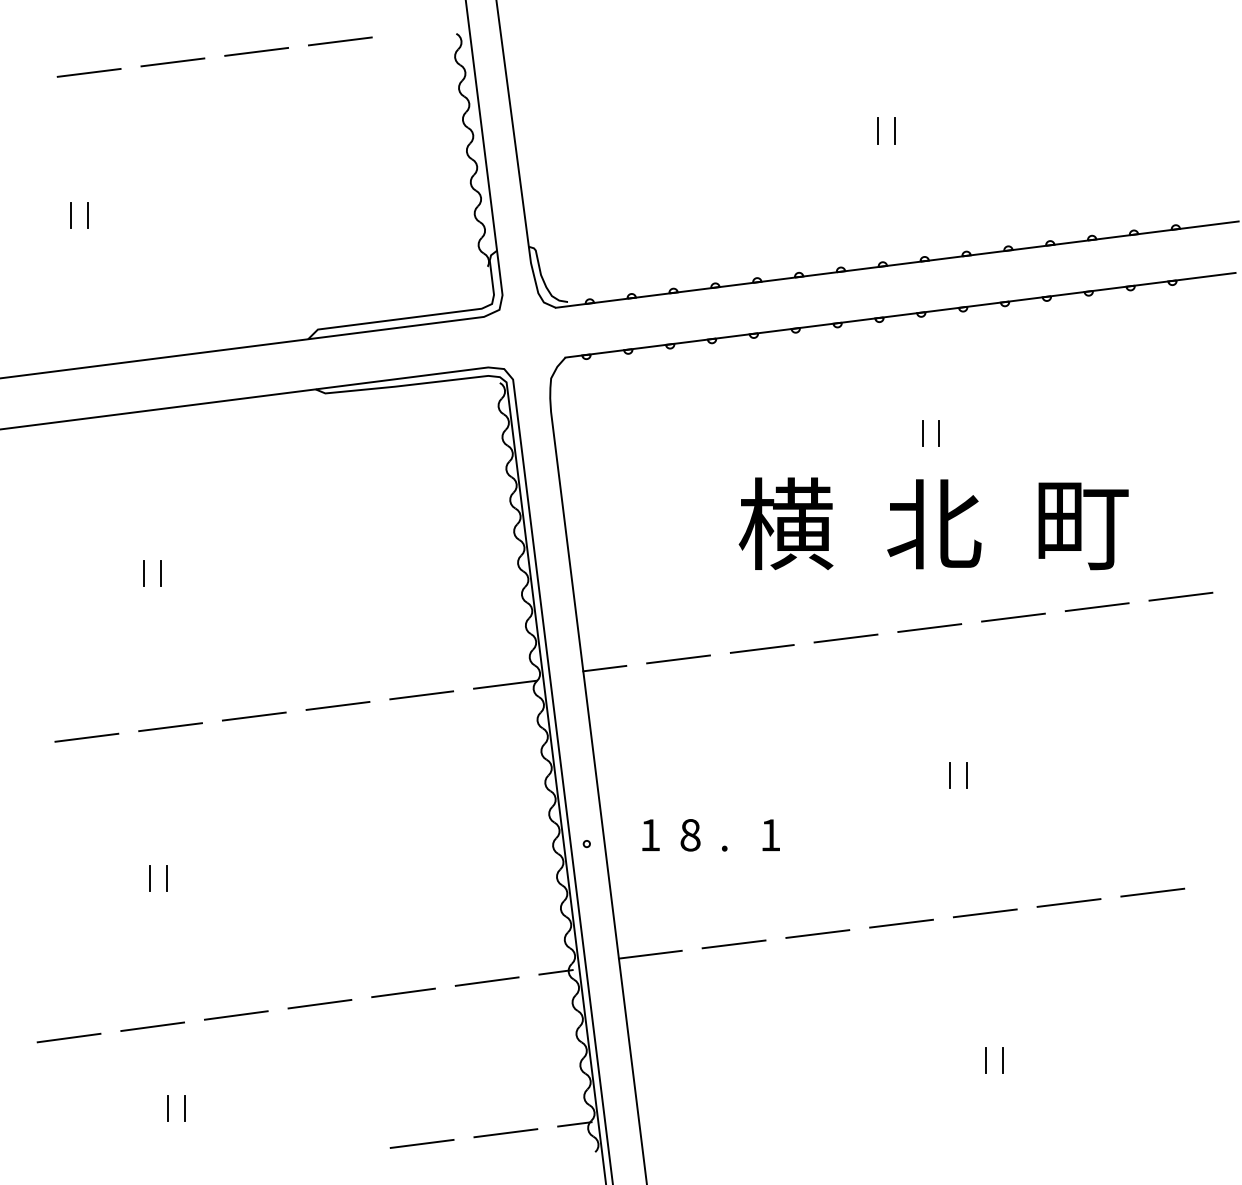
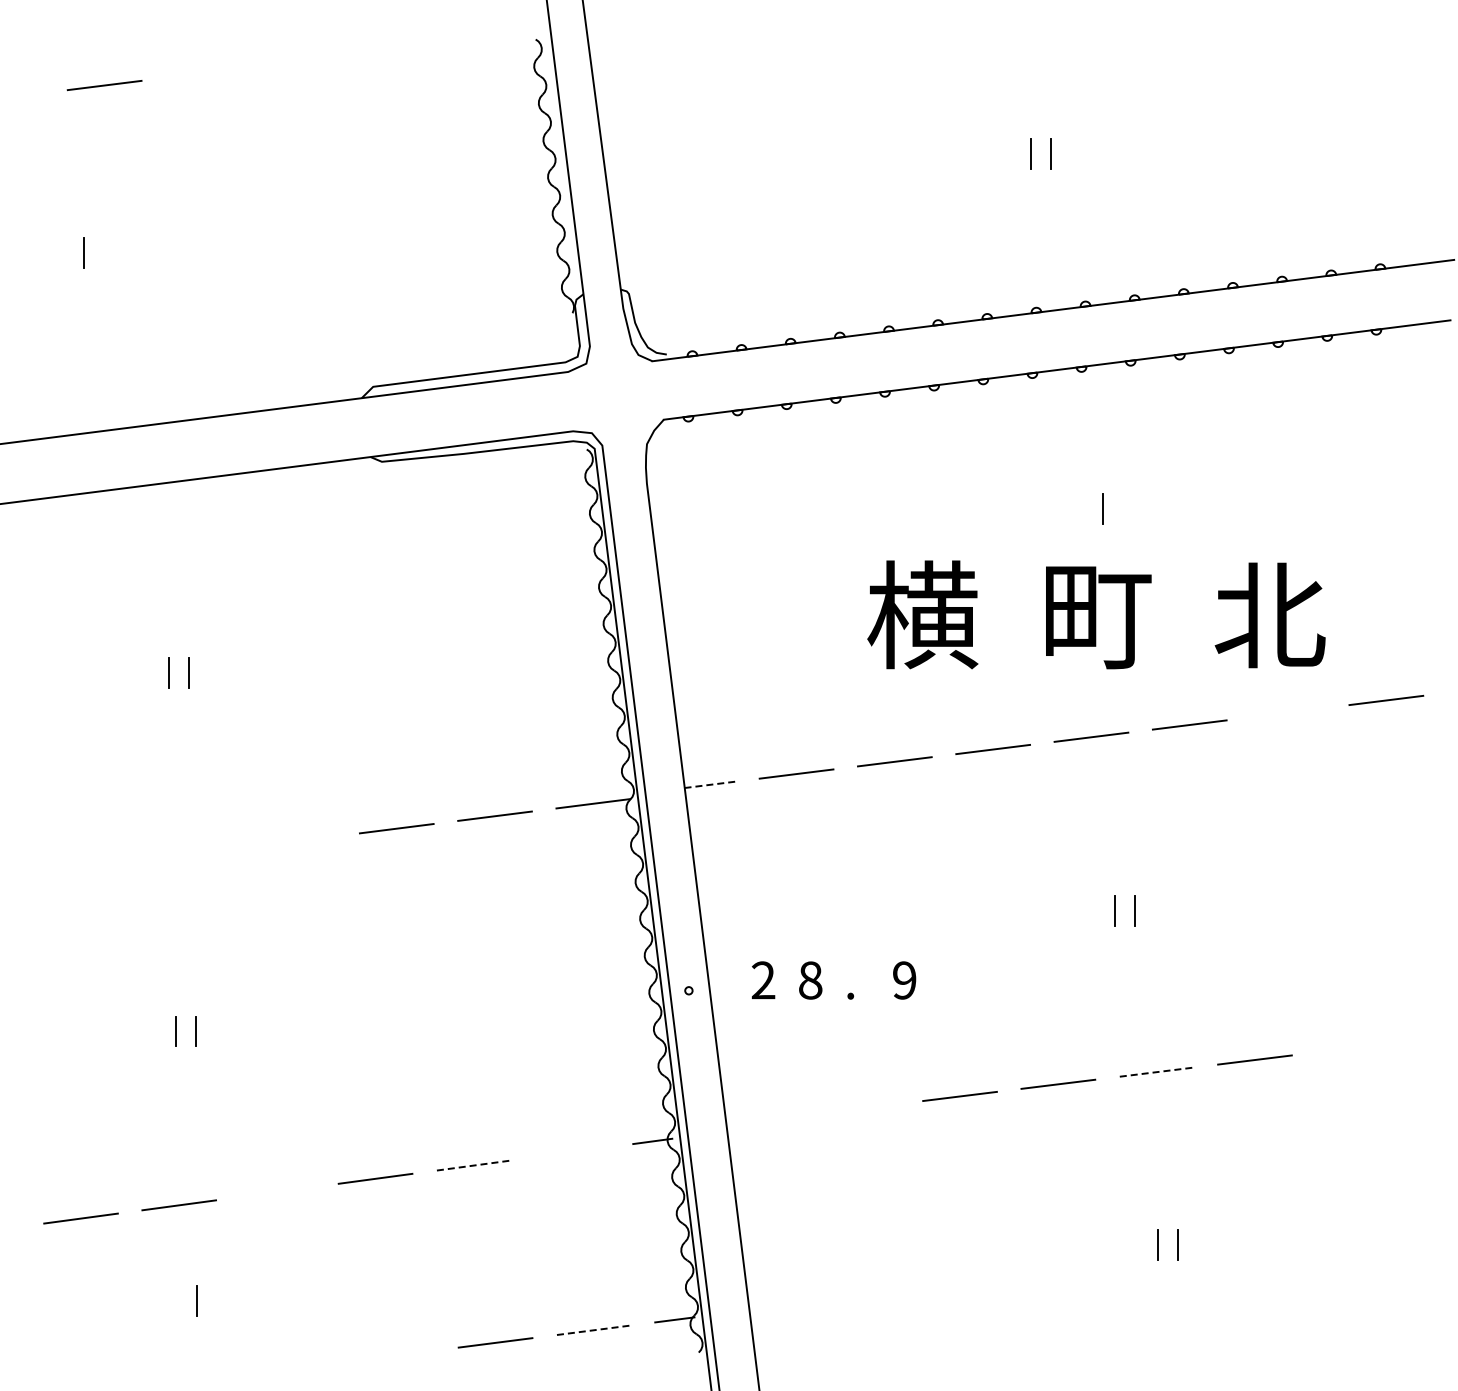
line: (340, 41) -> (399, 48), removed
line: (256, 51) -> (301, 60), removed
line: (172, 61) -> (202, 72), removed
line: (88, 216) -> (103, 253), removed
line: (922, 433) -> (1082, 508), removed
text: (934, 524) -> (1096, 615), 北 -> 町
text: (1081, 524) -> (1269, 615), 町 -> 北
line: (1096, 606) -> (1287, 712), removed
line: (604, 668) -> (709, 784), solid -> dashed
line: (254, 716) -> (298, 840), removed
line: (170, 727) -> (200, 853), removed
line: (86, 737) -> (101, 865), removed
text: (650, 835) -> (763, 980), 1 -> 2
text: (770, 835) -> (904, 980), 1 -> 9
line: (1152, 892) -> (1353, 1047), removed
line: (985, 913) -> (1157, 1072), solid -> dashed
line: (733, 944) -> (861, 1108), removed
line: (650, 954) -> (763, 1120), removed
line: (486, 981) -> (571, 1152), removed
line: (404, 992) -> (474, 1165), solid -> dashed
line: (236, 1015) -> (277, 1192), removed
line: (184, 1108) -> (216, 1301), removed
line: (506, 1133) -> (594, 1330), solid -> dashed

